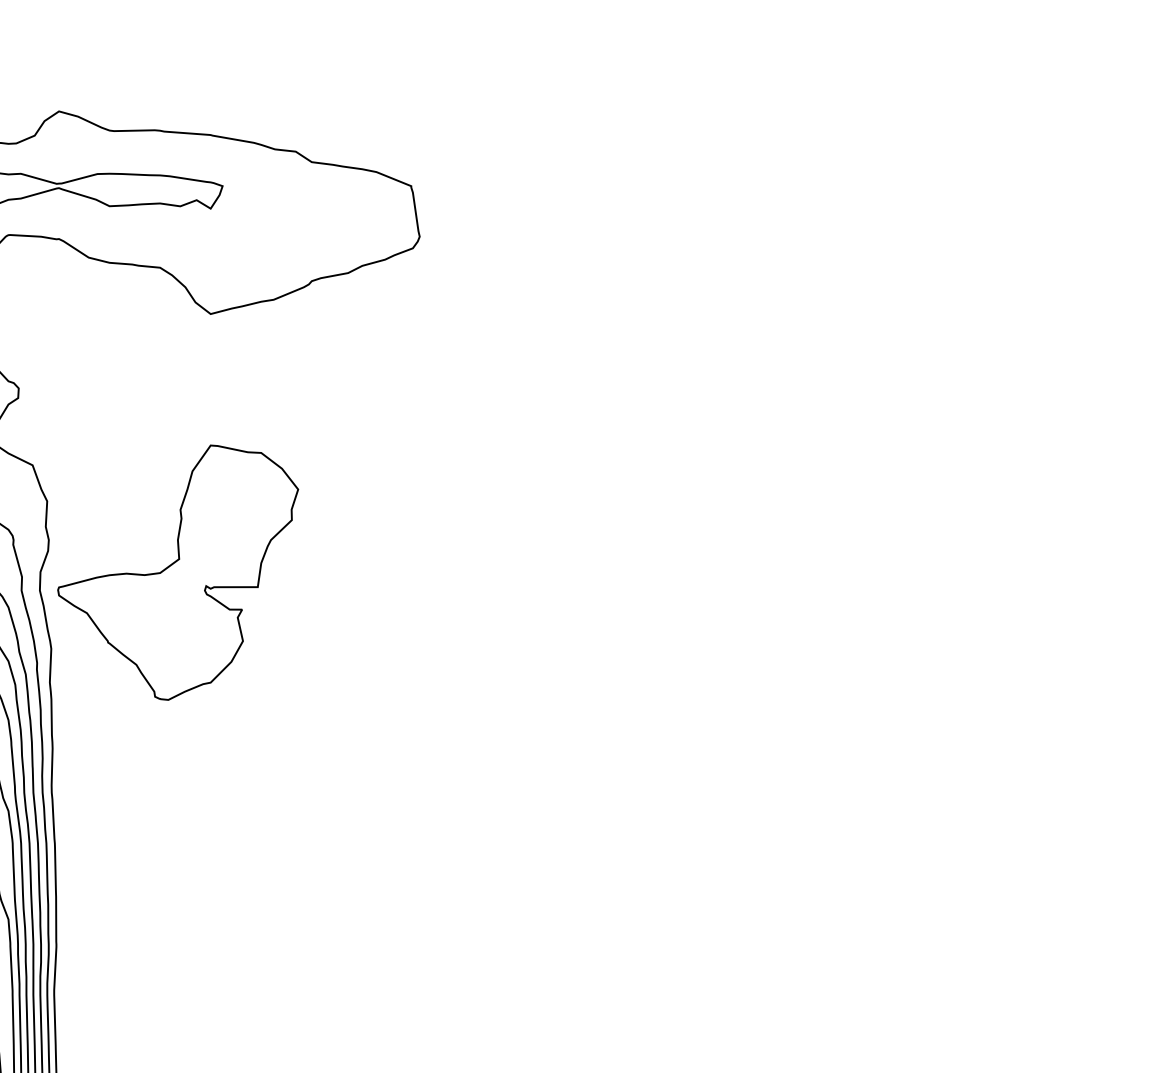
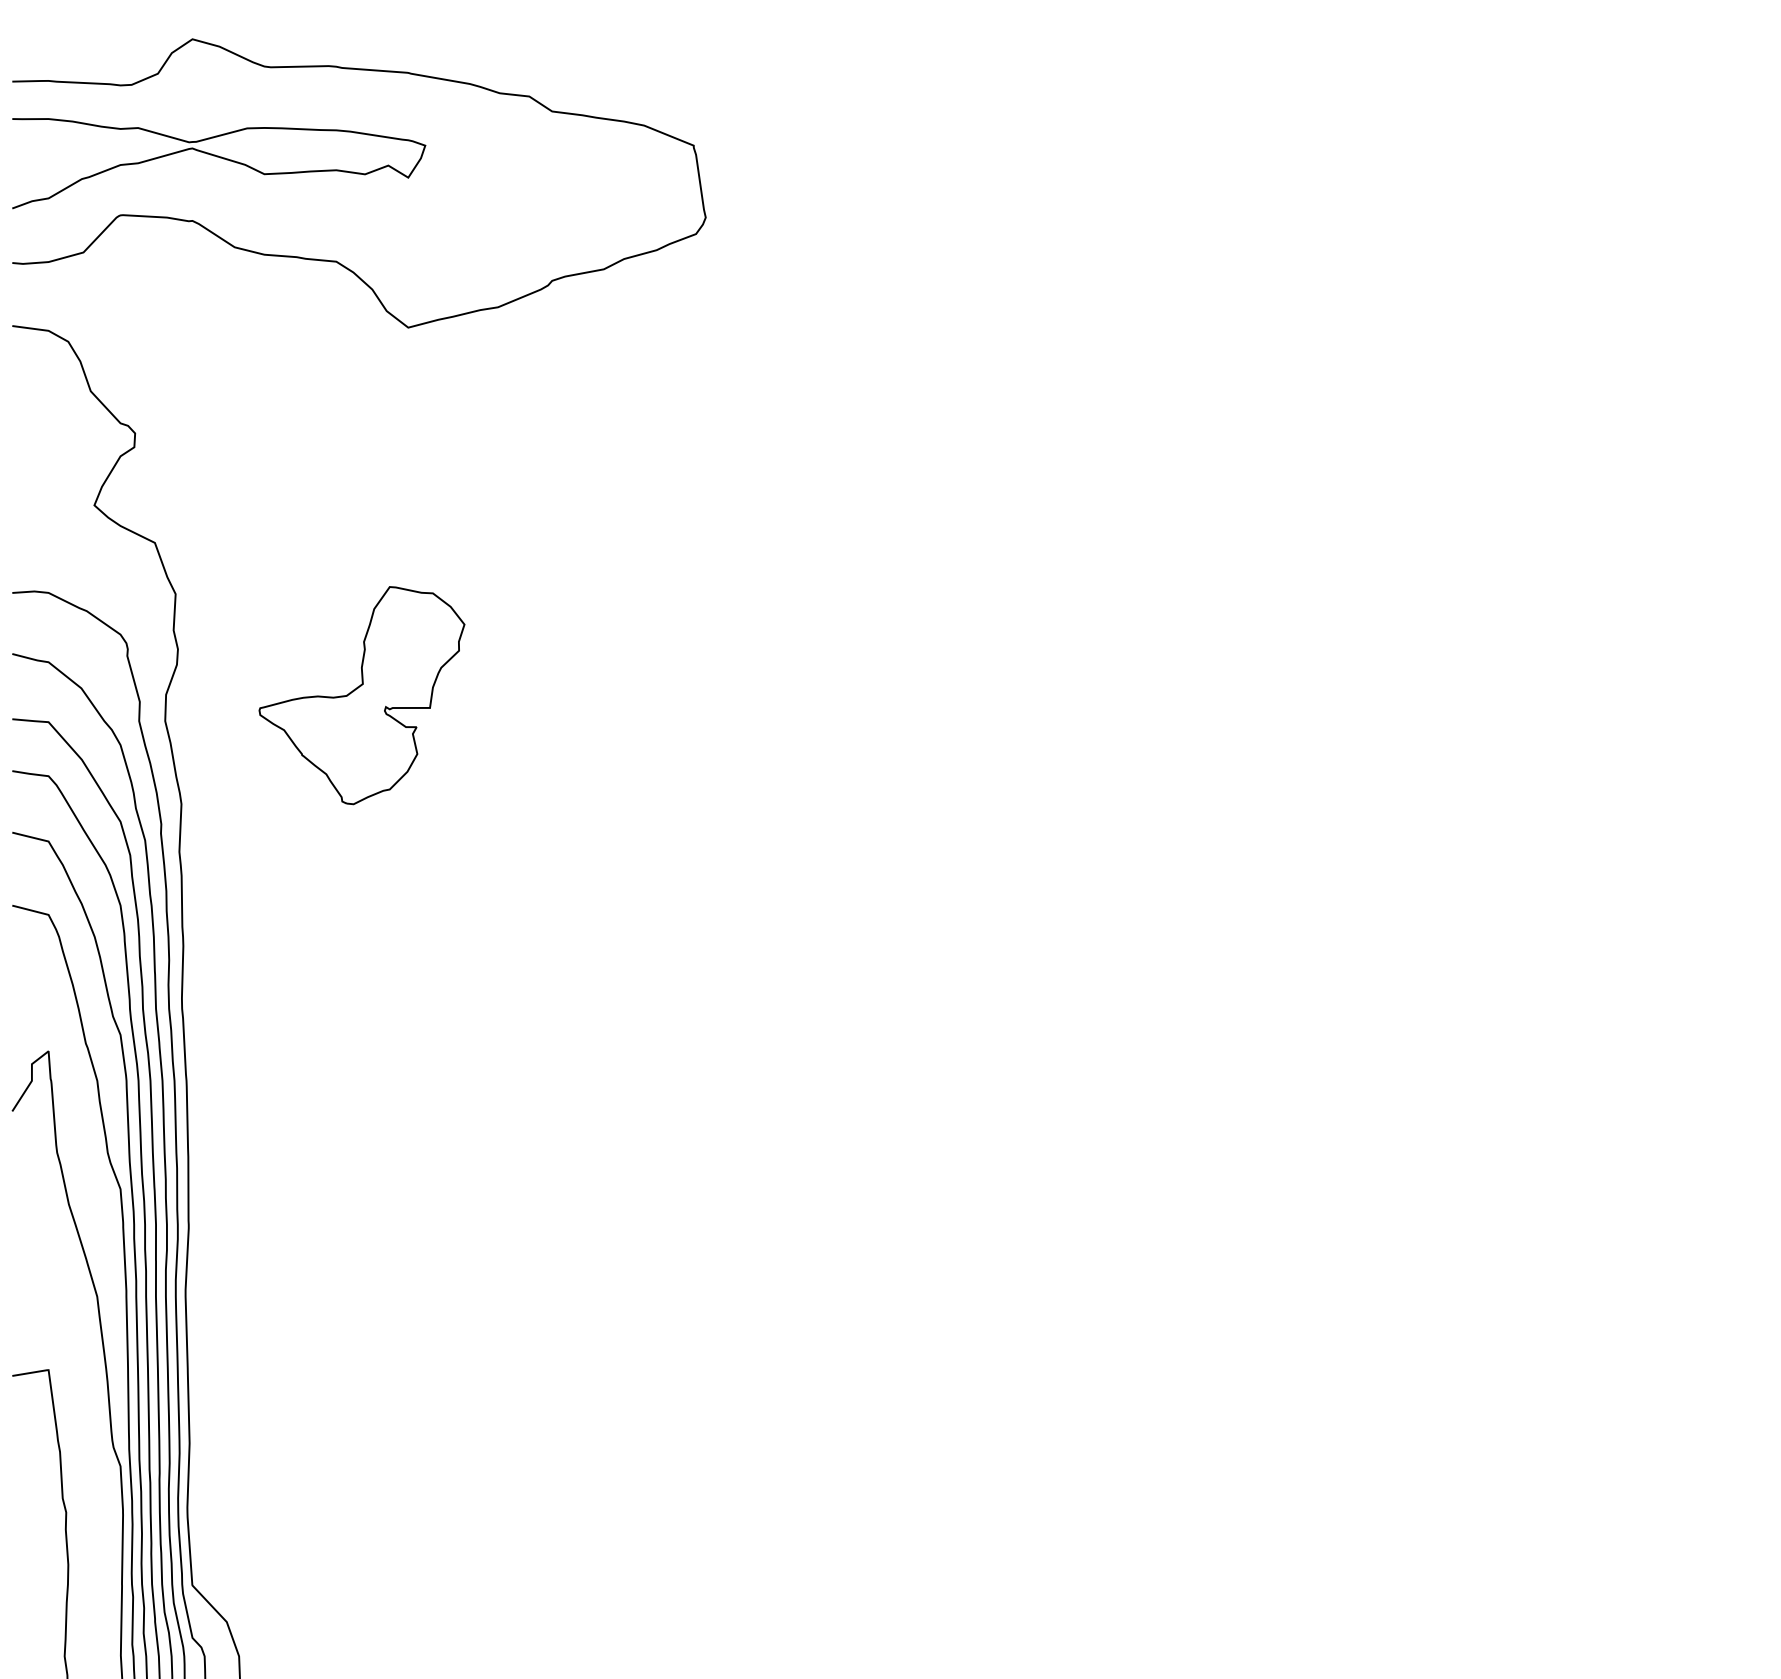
part: (177, 572) -> (361, 695), size x0.6

